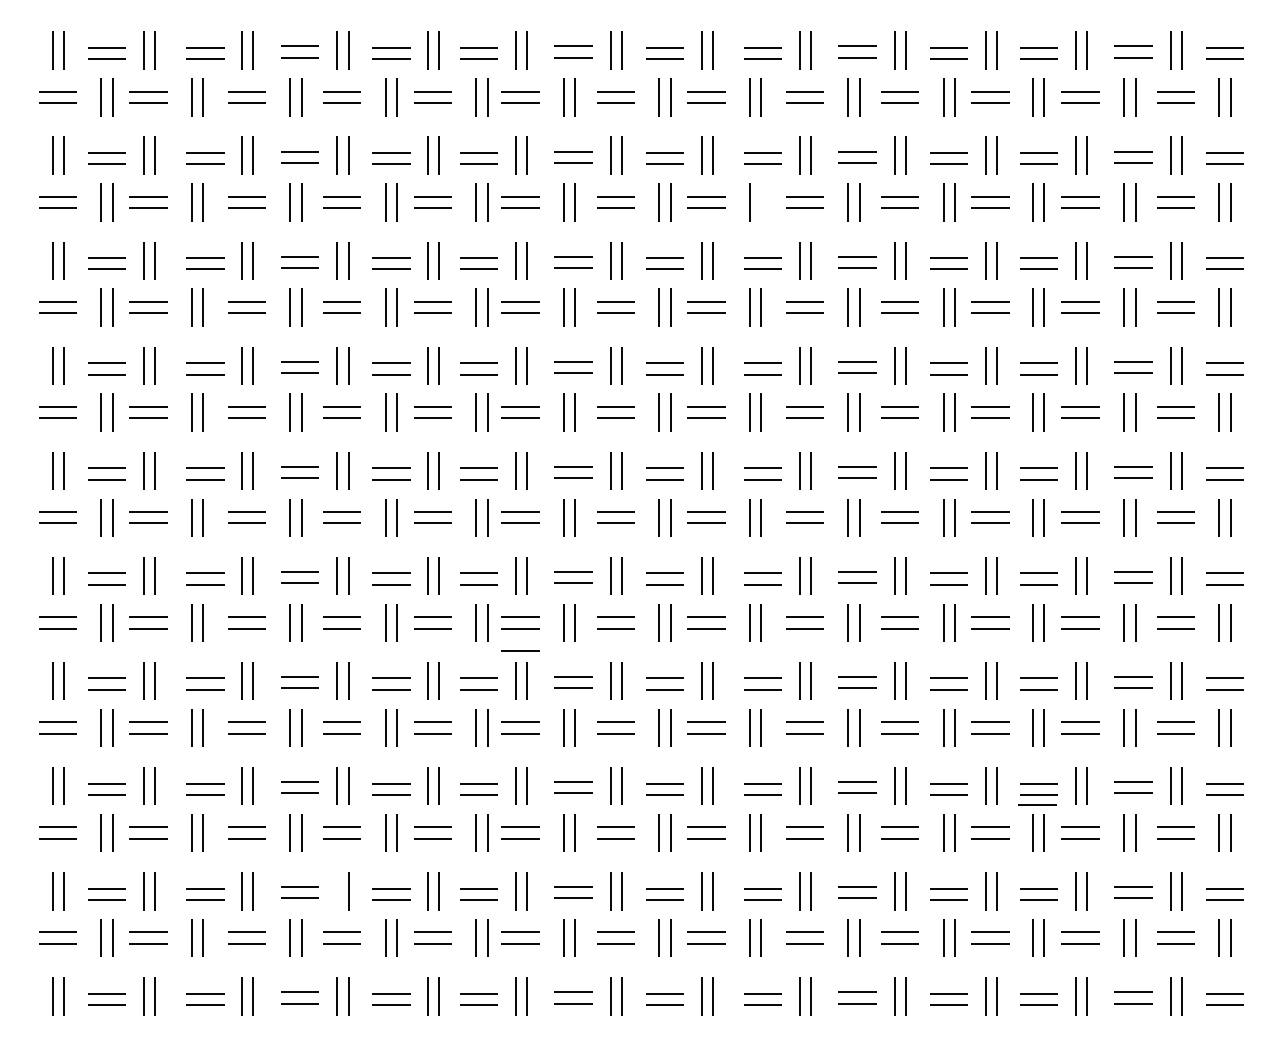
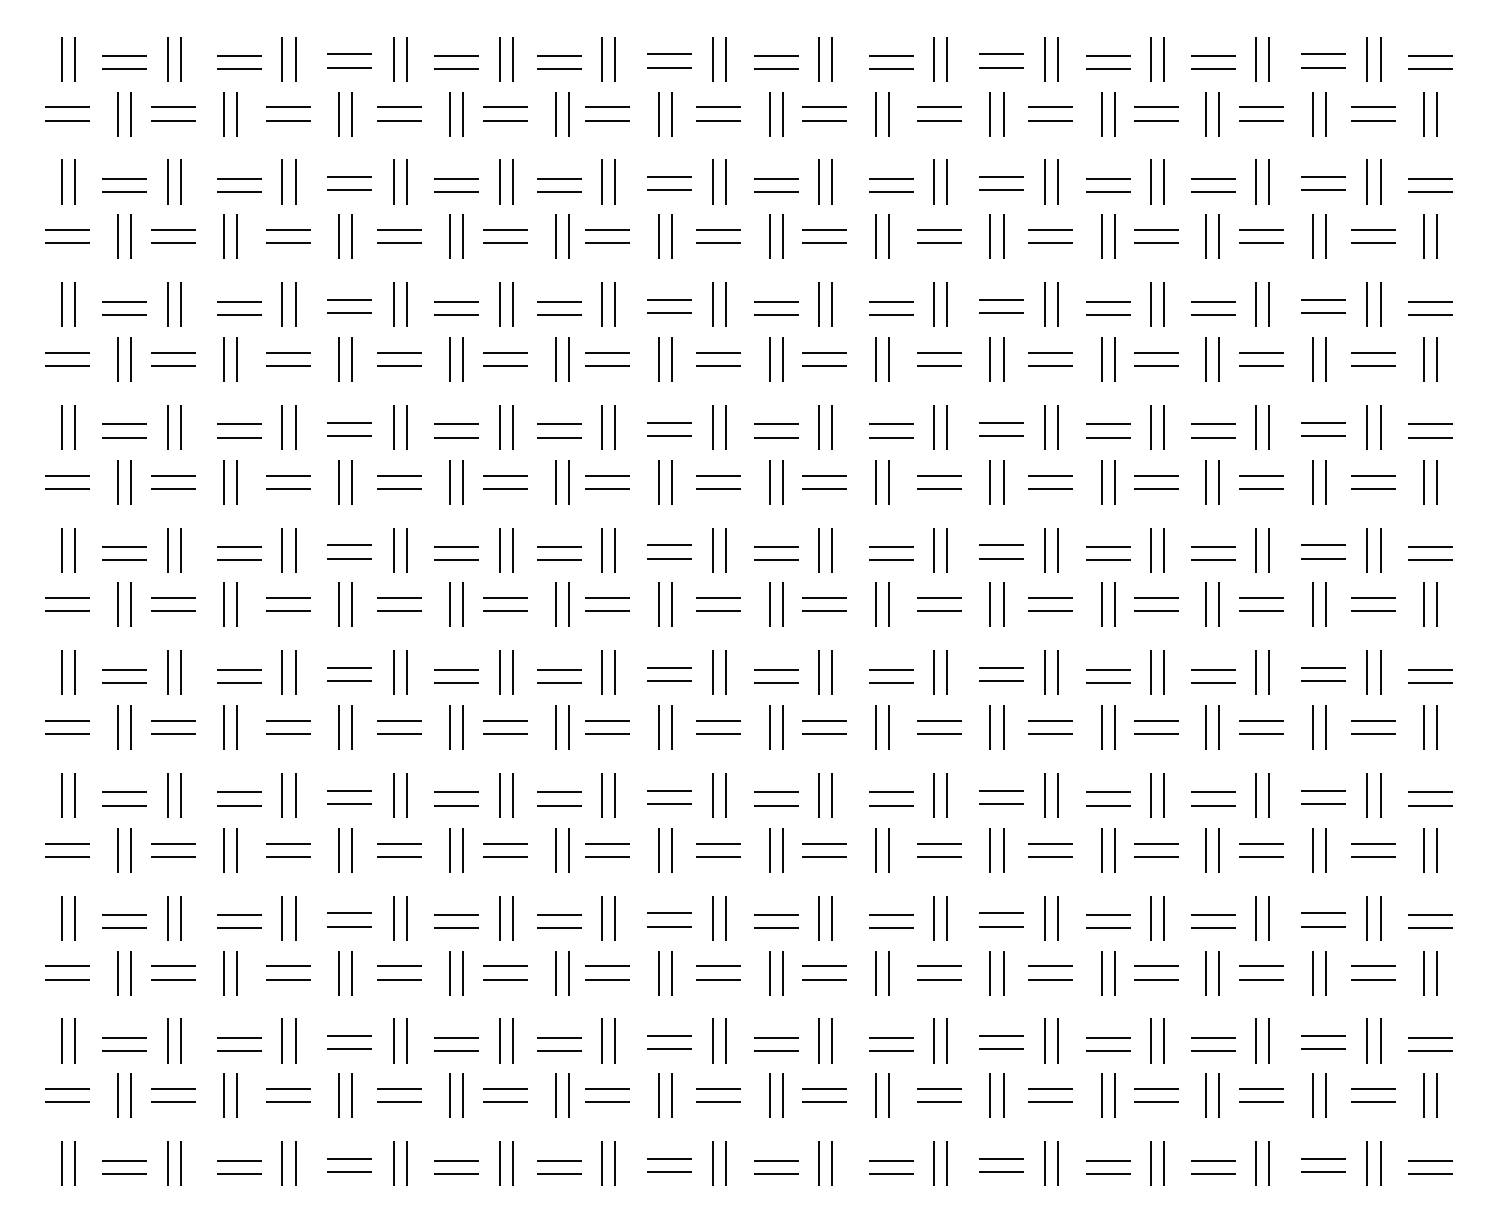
line: (760, 202) -> (888, 236), added
line: (520, 650) -> (607, 759), removed
line: (1037, 805) -> (1211, 940), removed
line: (337, 890) -> (393, 1040), added

